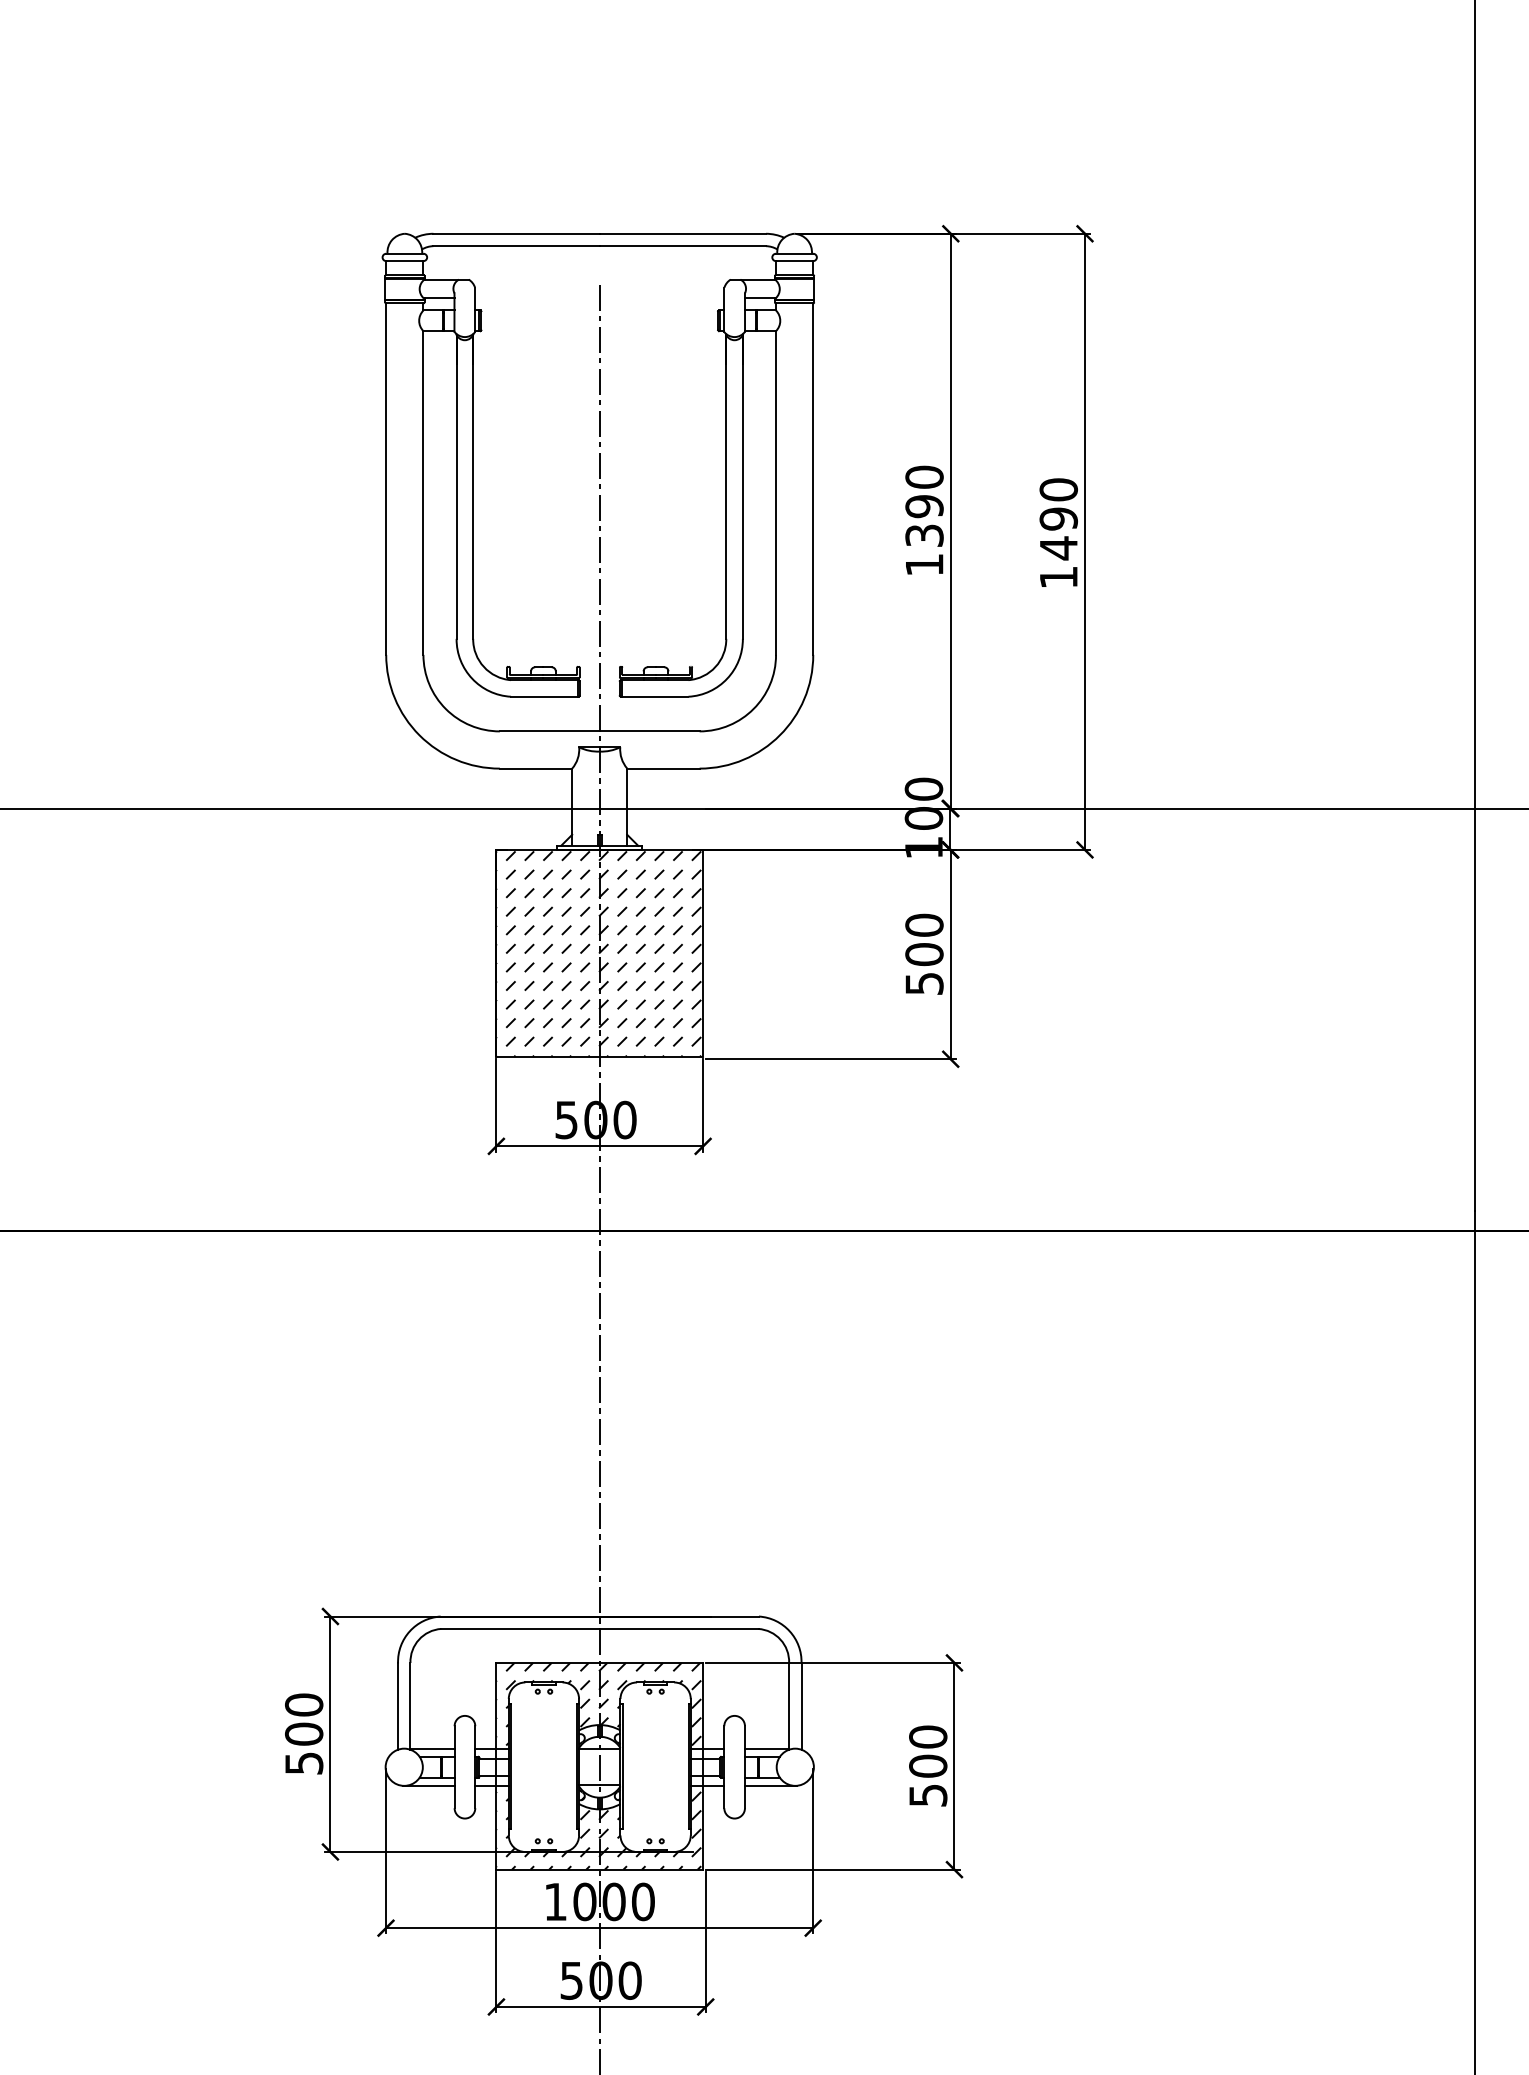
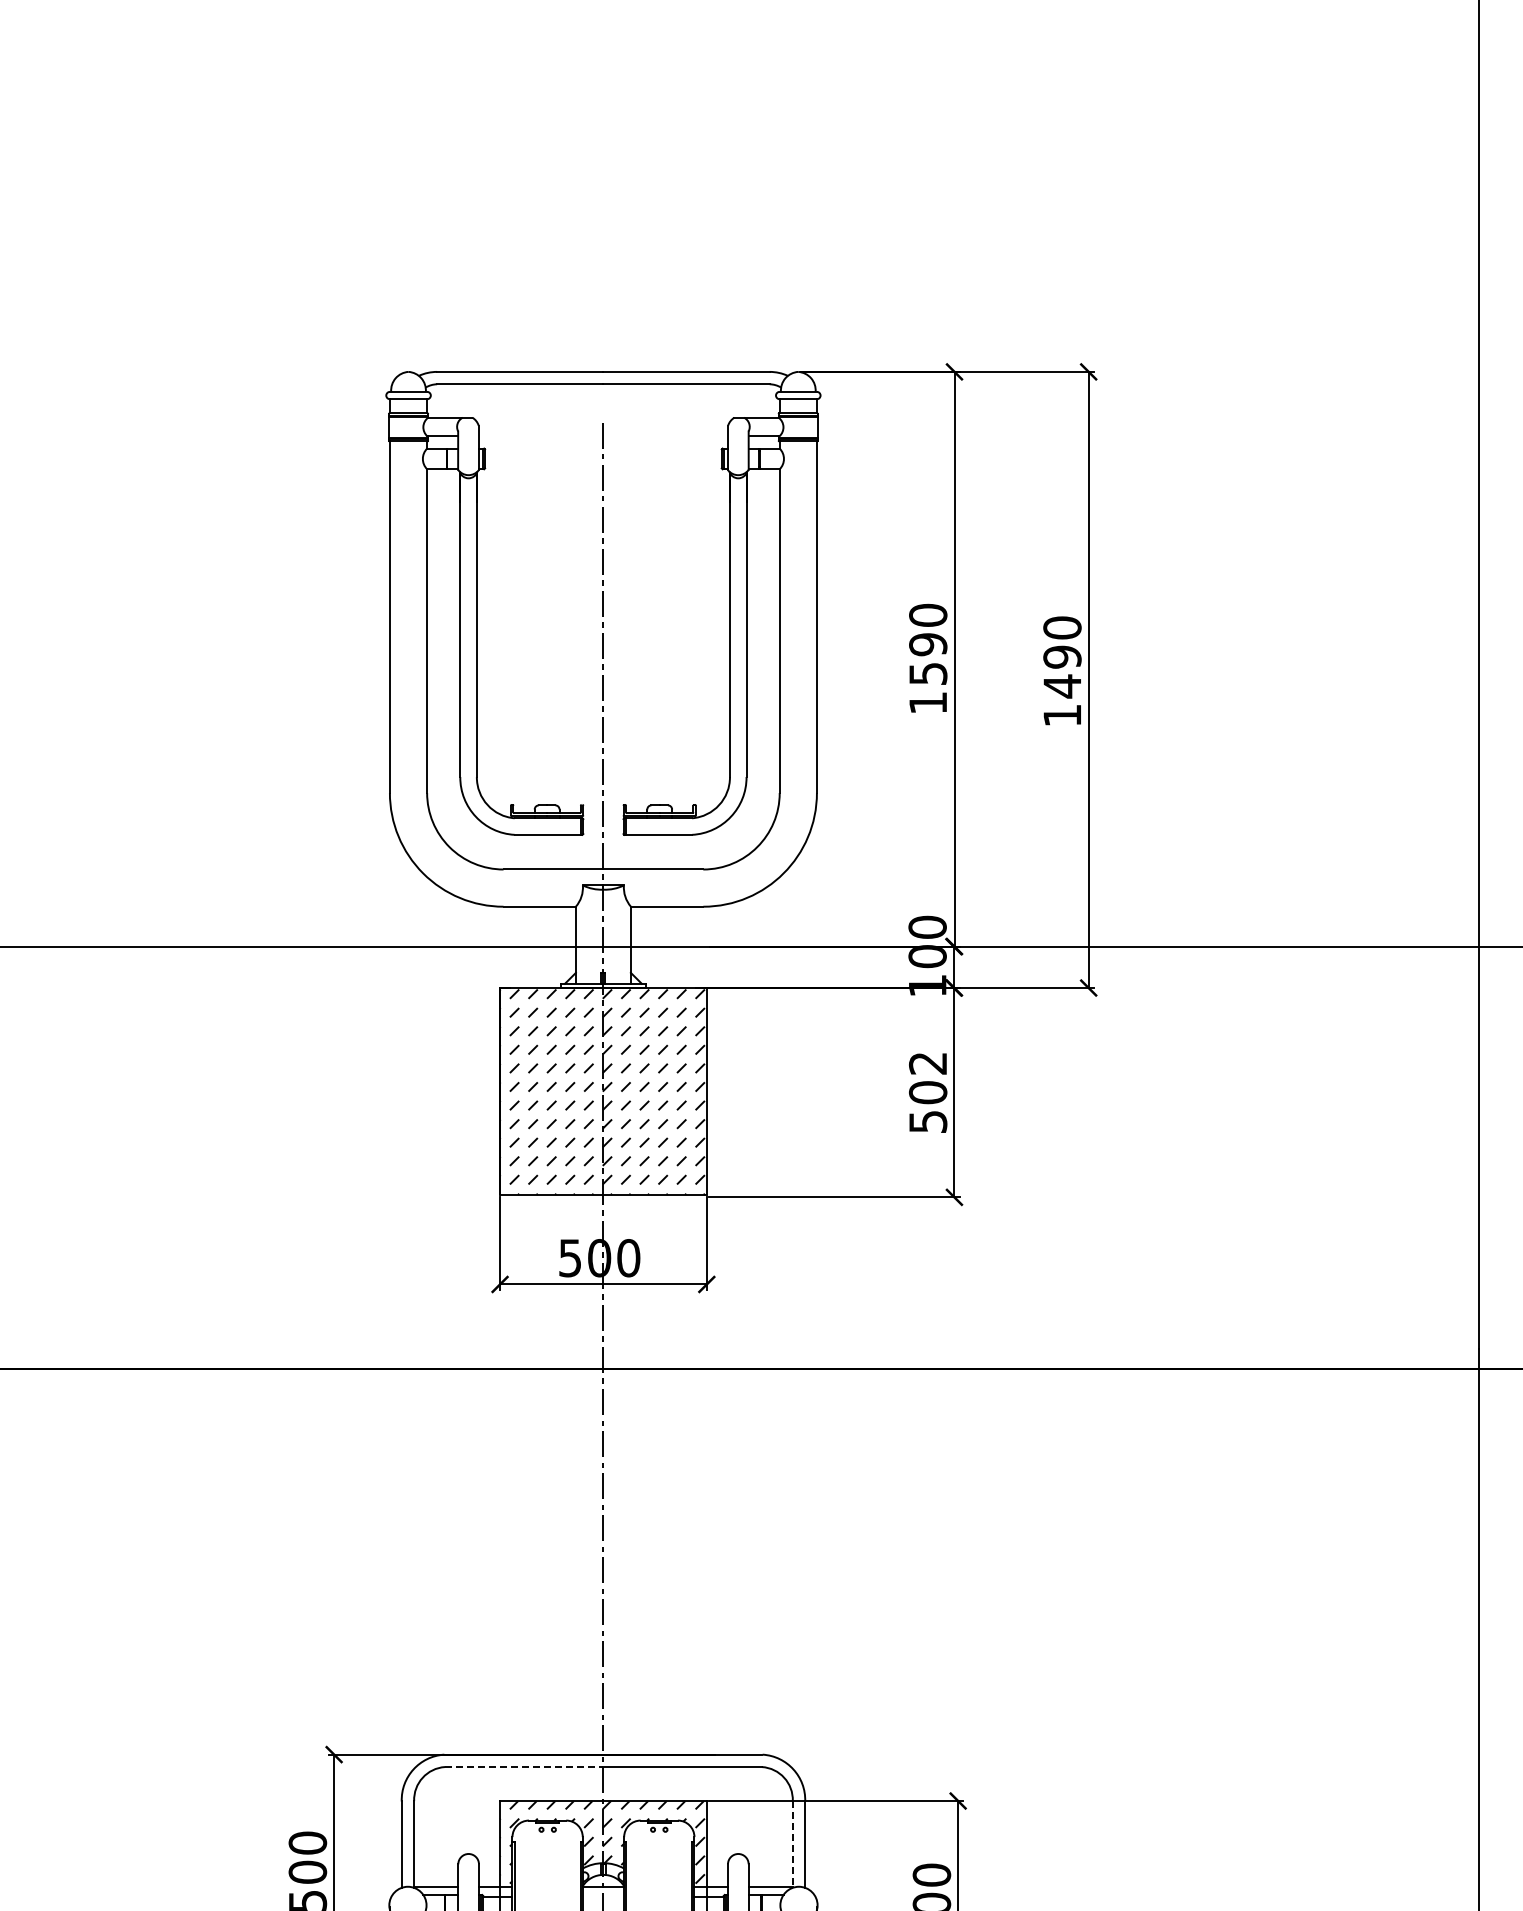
text: (924, 535) -> (928, 673), 1390 -> 1590
text: (924, 924) -> (928, 1062), 500 -> 502
line: (520, 1628) -> (524, 1766), solid -> dashed
line: (789, 1706) -> (793, 1844), solid -> dashed

